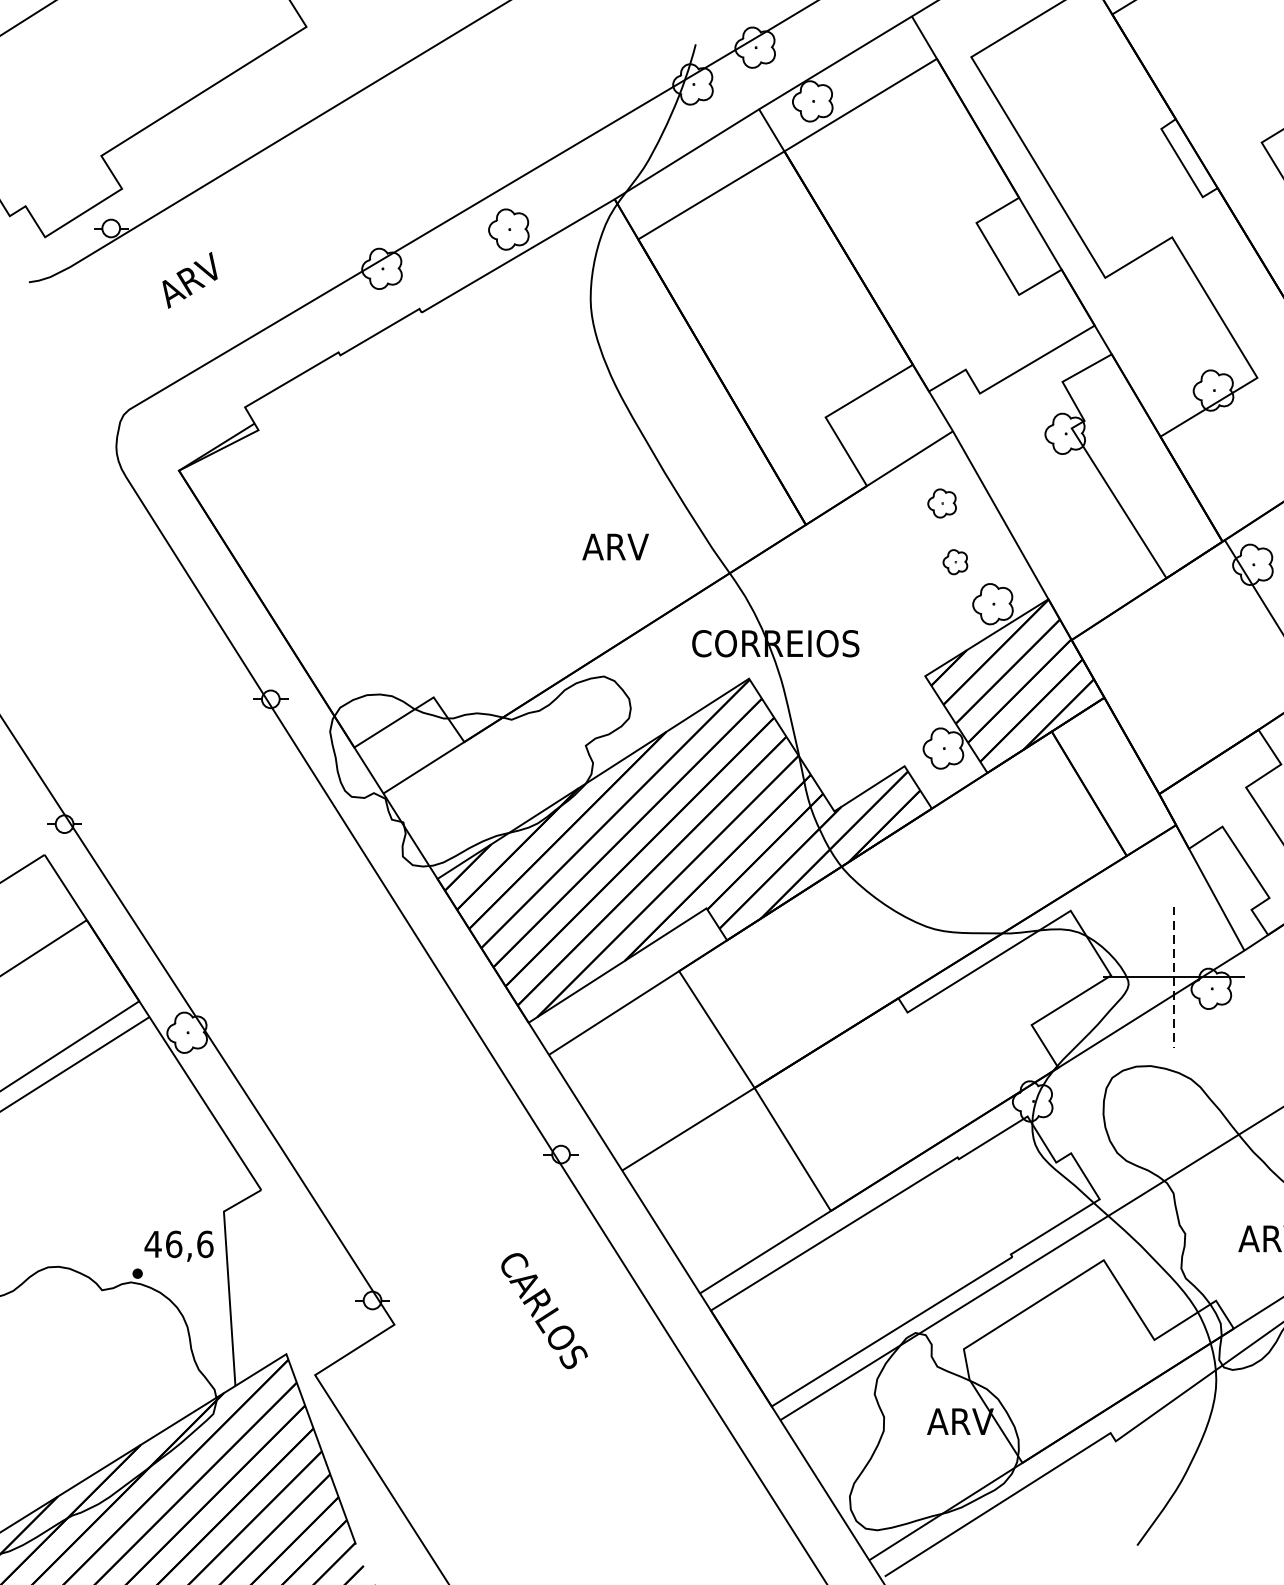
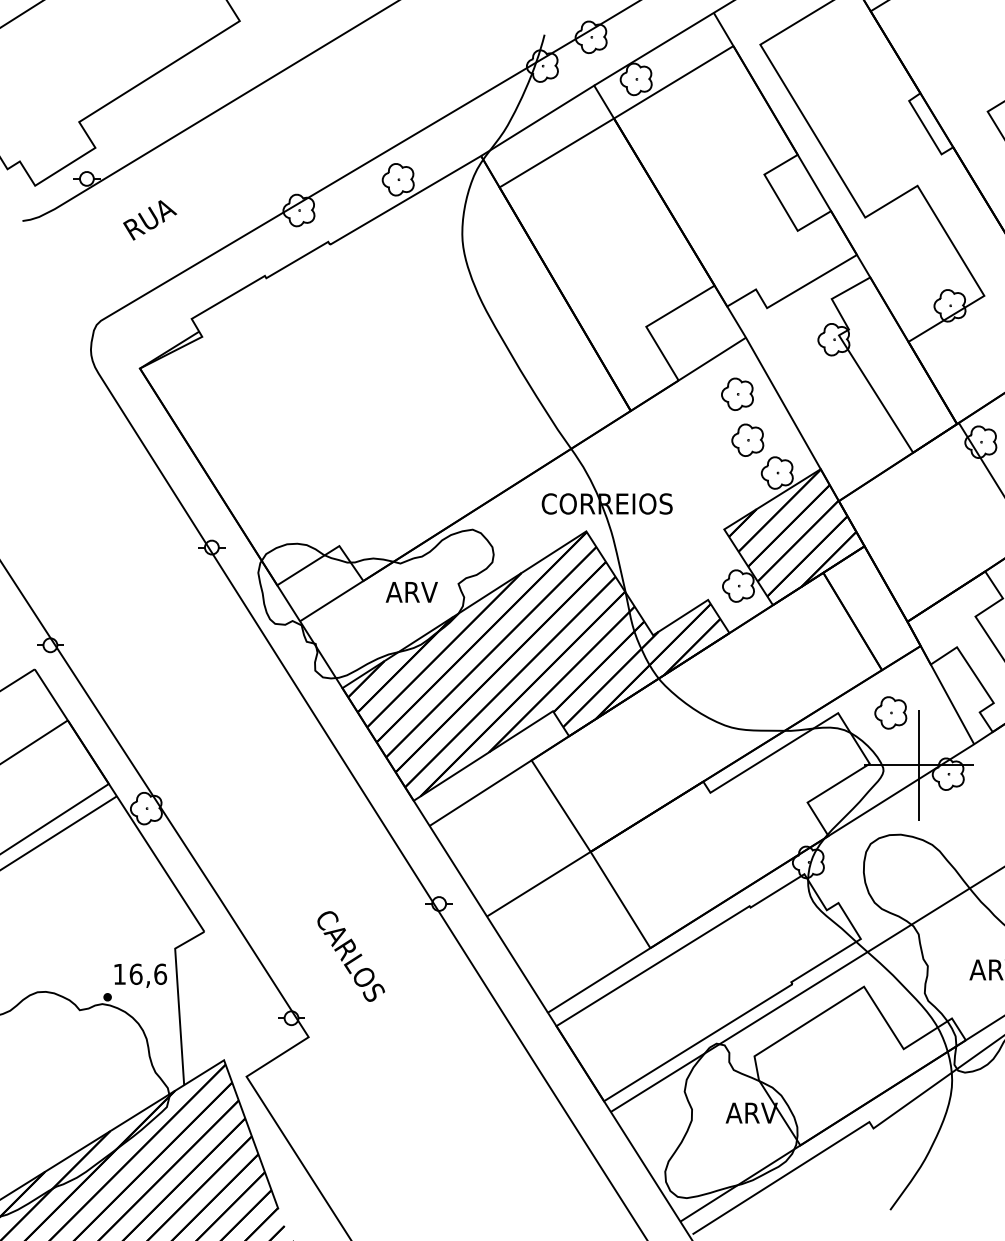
text: (192, 280) -> (150, 219), ARV -> RUA
part: (942, 502) -> (737, 393), size x1.43
text: (615, 547) -> (411, 592), moved
part: (954, 561) -> (747, 439), size x1.67
part: (1137, 910) -> (890, 712), added
line: (1173, 977) -> (918, 765), dashed -> solid
text: (152, 1244) -> (119, 974), 46,6 -> 16,6
text: (543, 1311) -> (350, 956), moved

